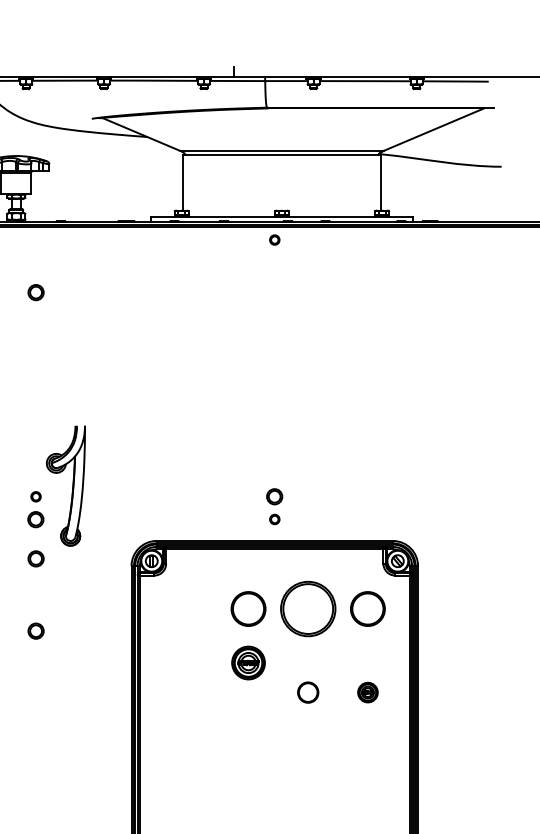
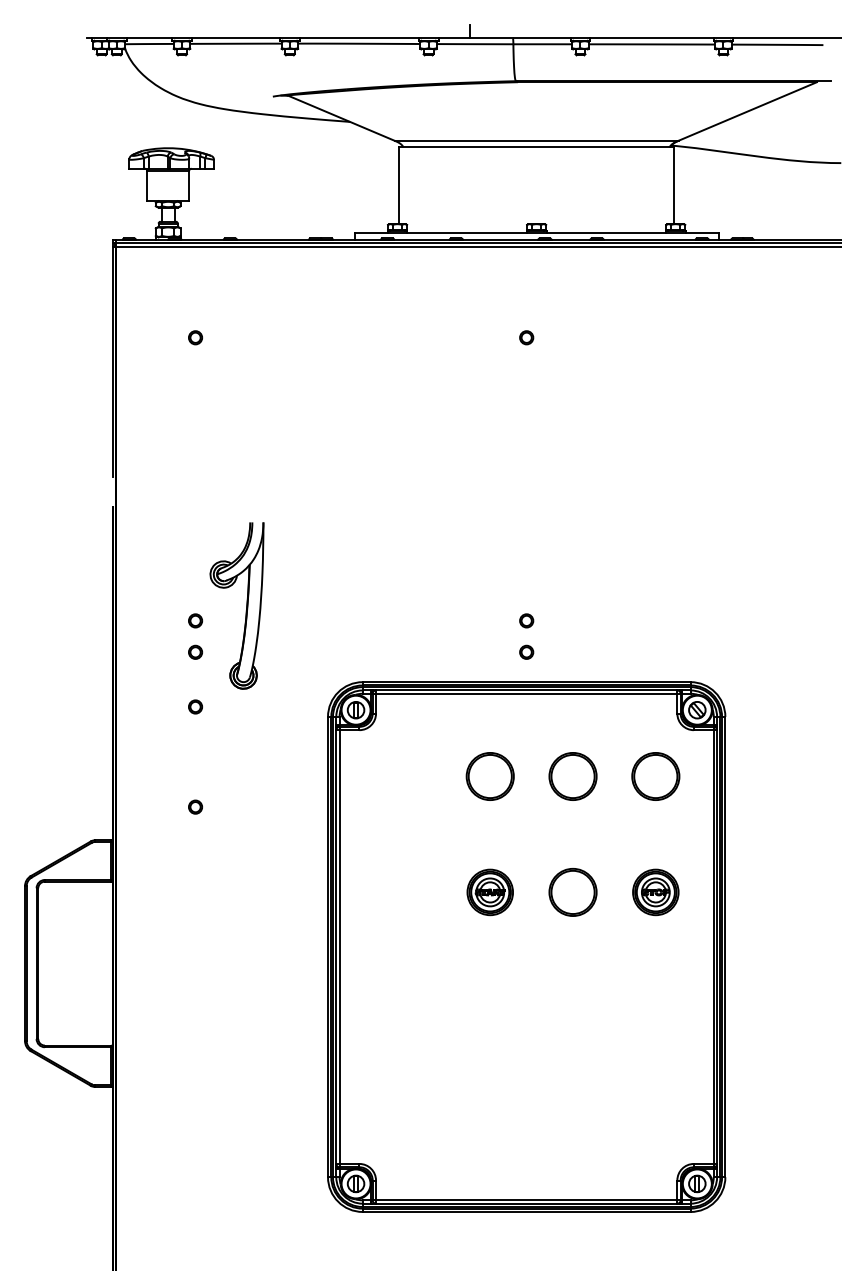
circle: (274, 239) -> (526, 337), moved
circle: (36, 292) -> (195, 337), size x0.62
circle: (274, 496) -> (526, 620), size x0.62
part: (36, 518) -> (195, 651), size x0.62
circle: (36, 558) -> (195, 706), size x0.62
part: (307, 609) -> (572, 776), size x0.62
circle: (36, 630) -> (195, 806), size x0.62
part: (247, 663) -> (489, 892), moved
part: (307, 692) -> (572, 892), size x1.67
part: (367, 692) -> (655, 892), size x1.67

